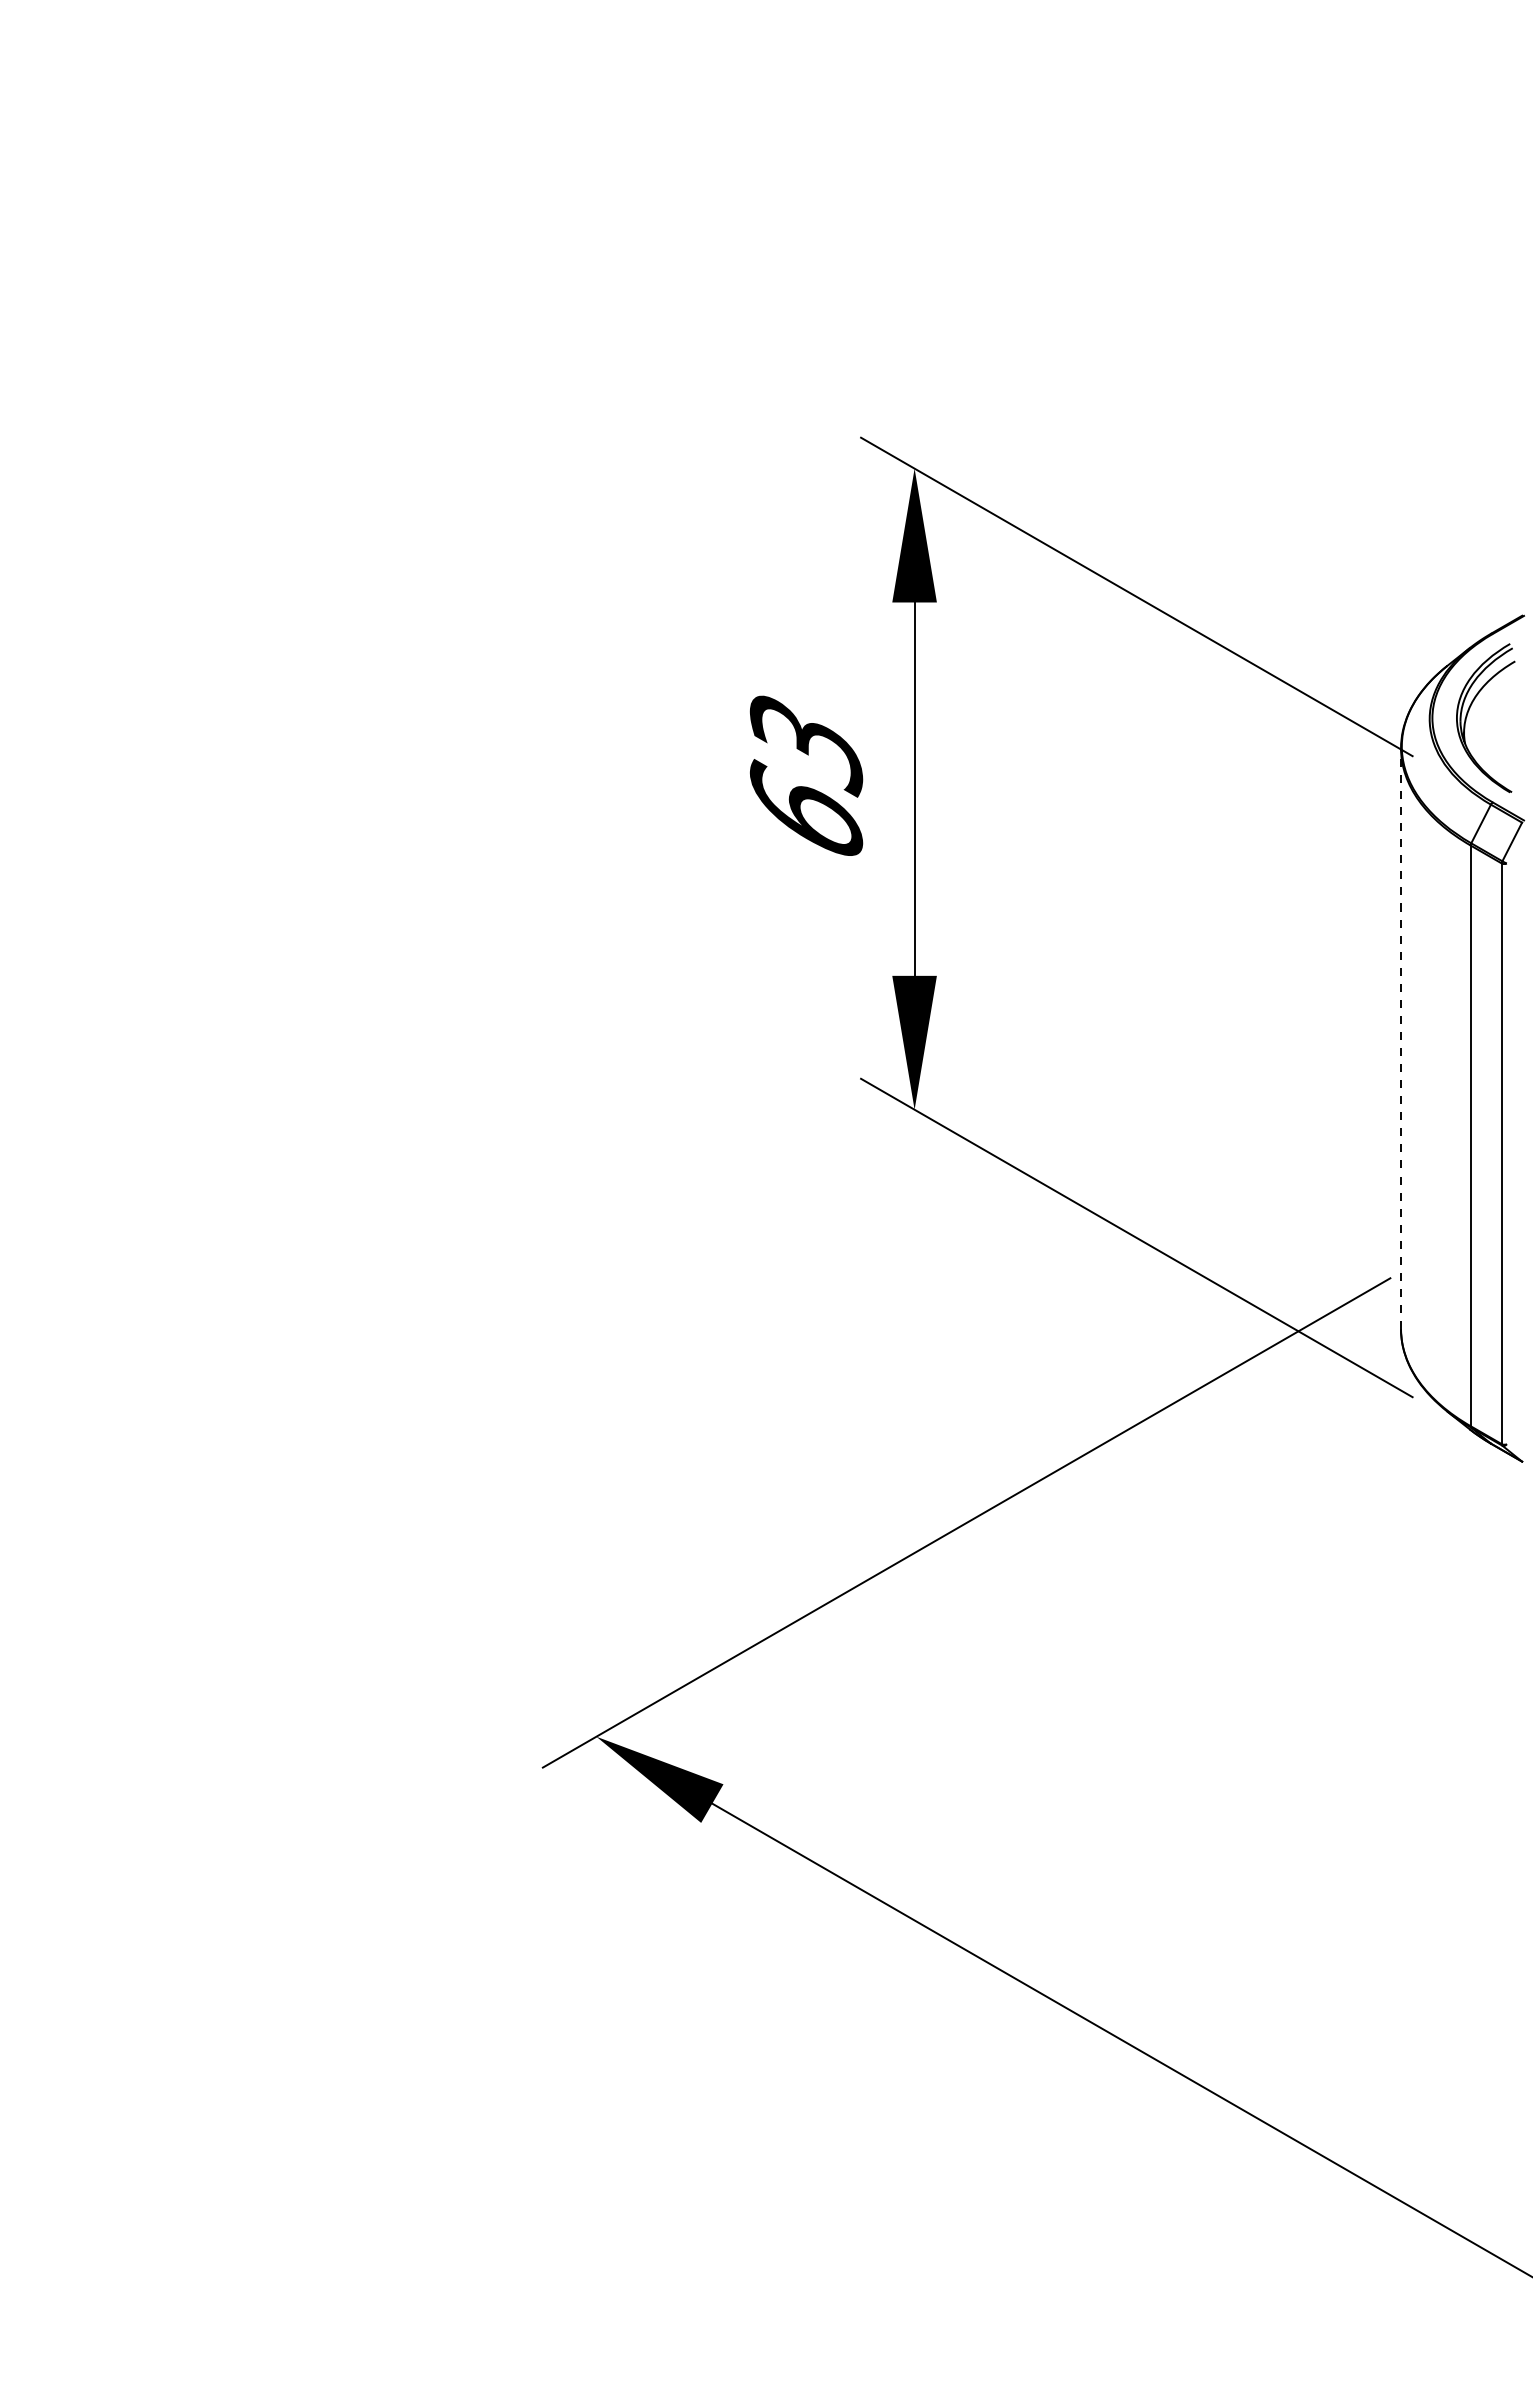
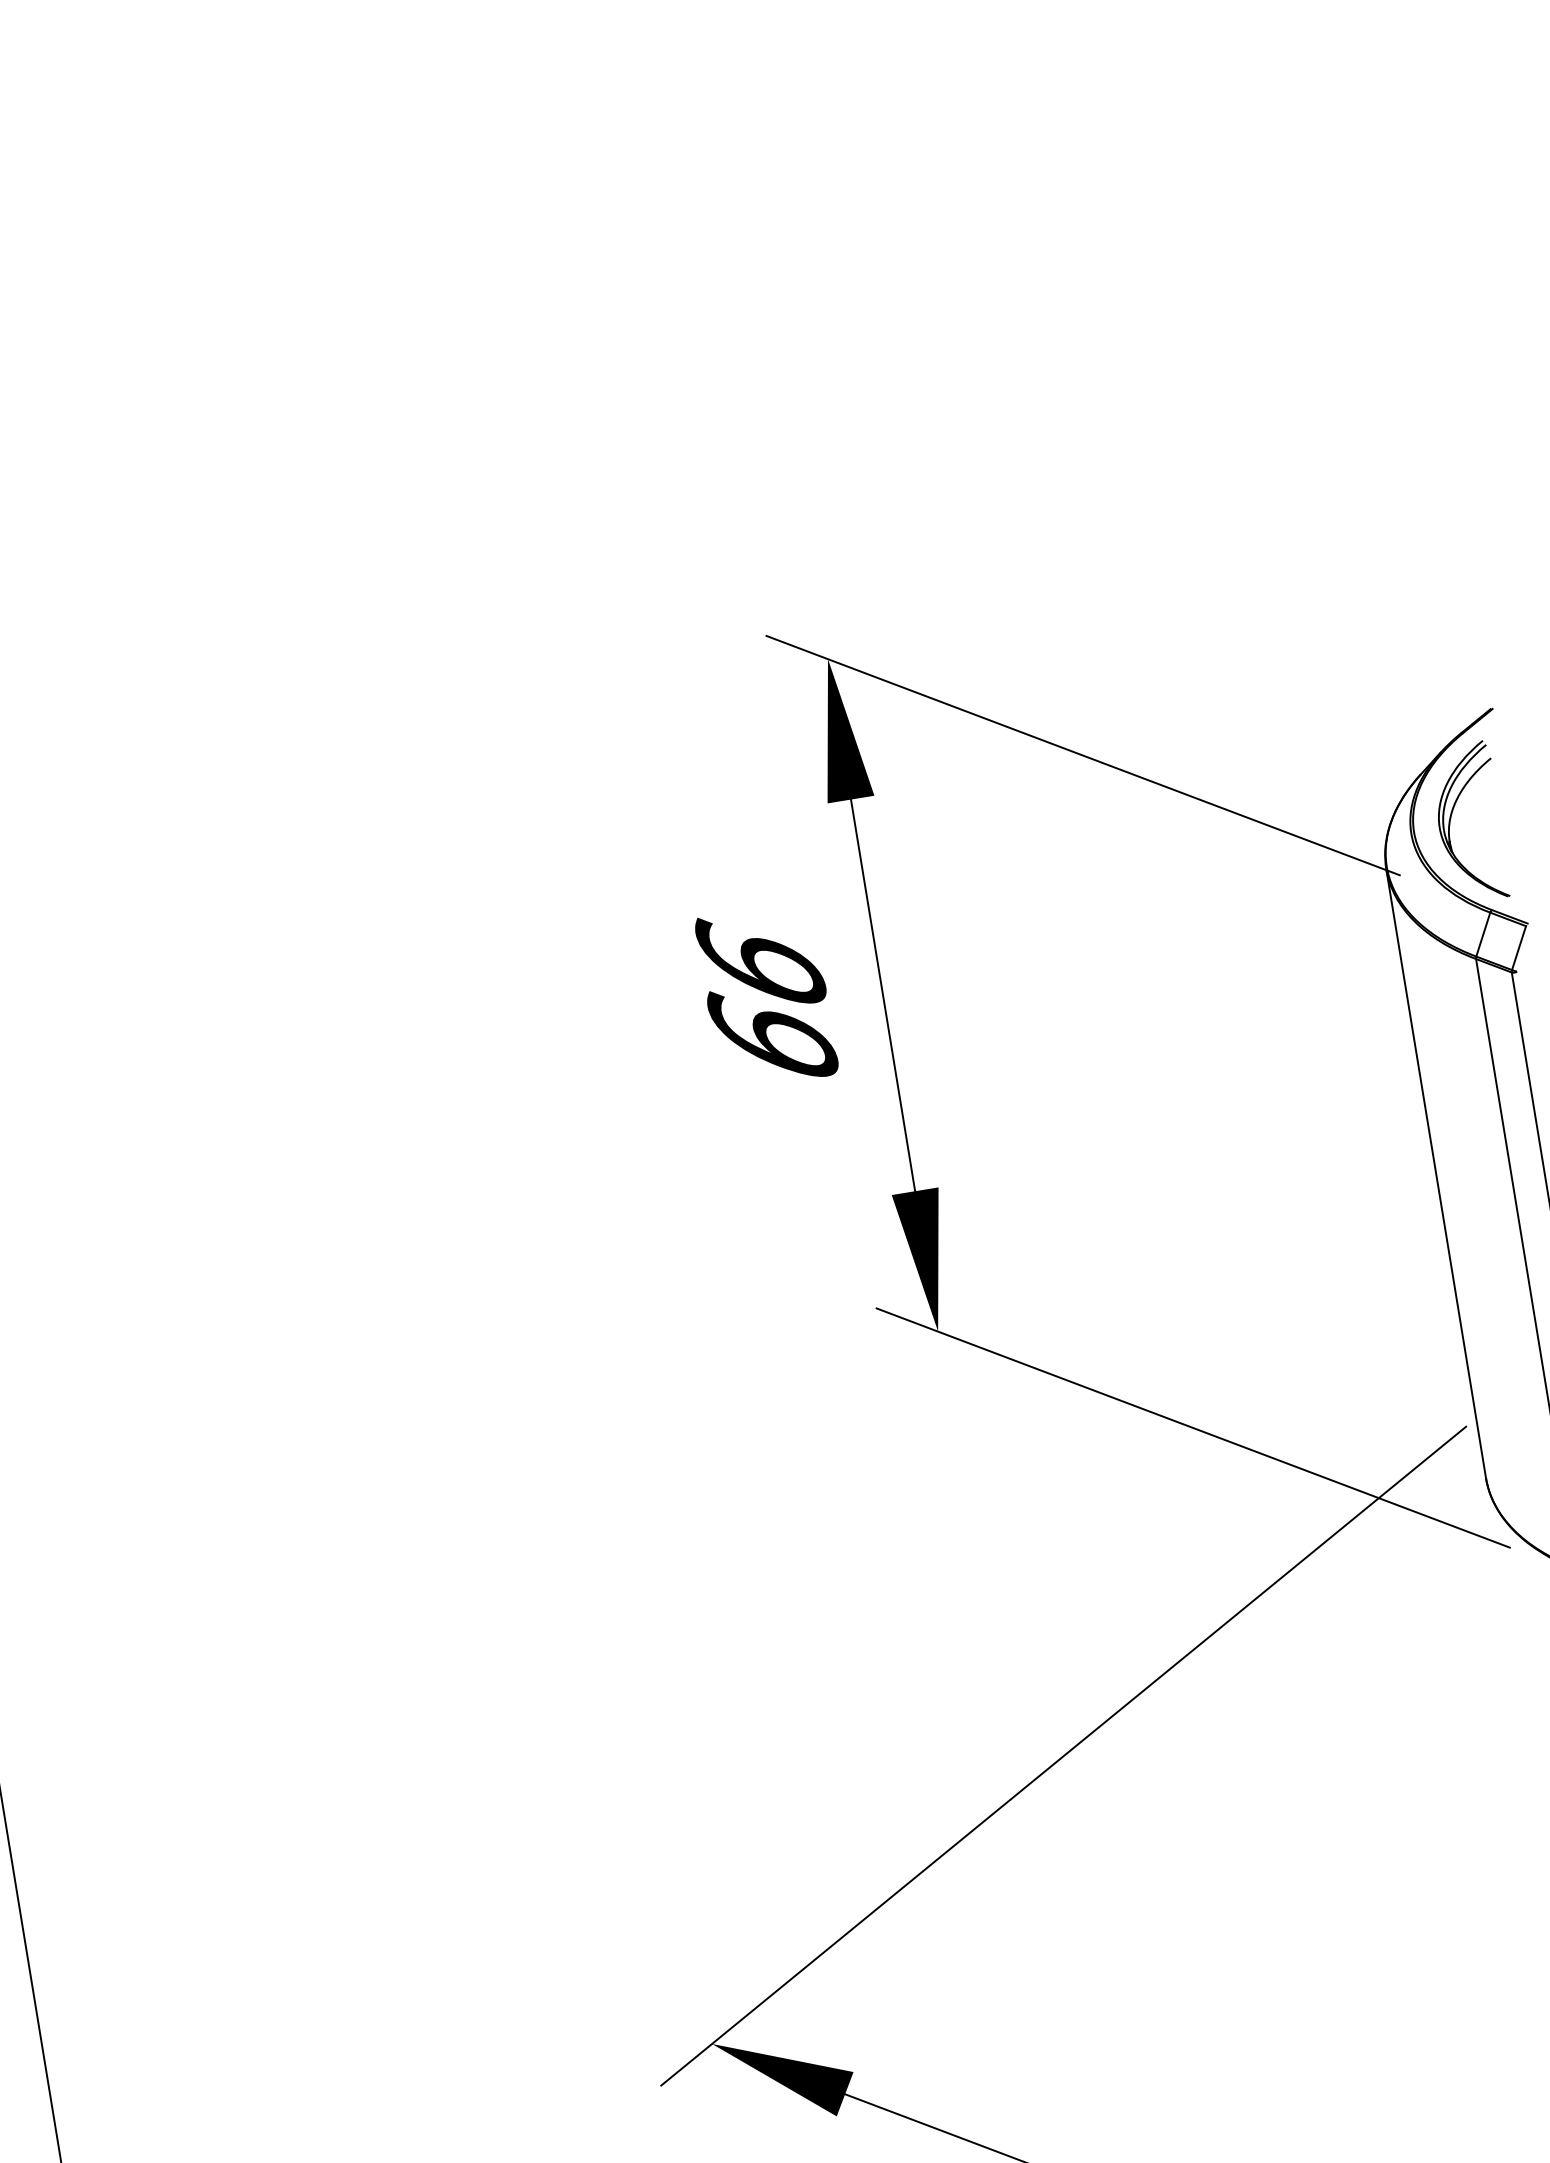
text: (806, 743) -> (761, 966), 63 -> 66
line: (1401, 1038) -> (1436, 1173), dashed -> solid

